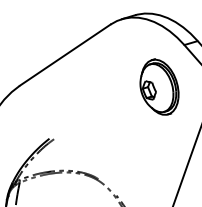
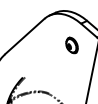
part: (158, 86) -> (71, 45), size x0.6

